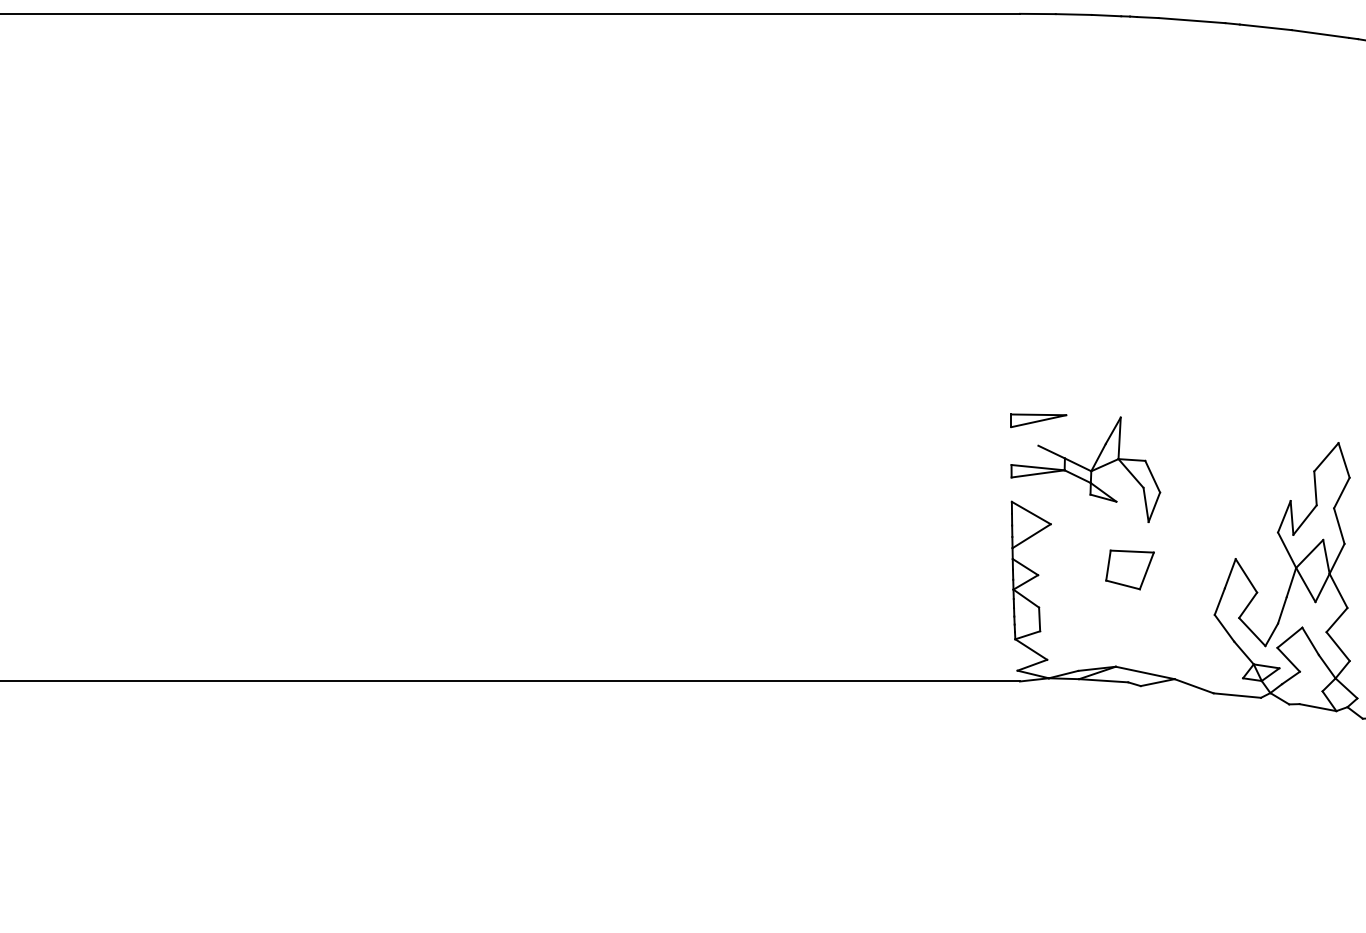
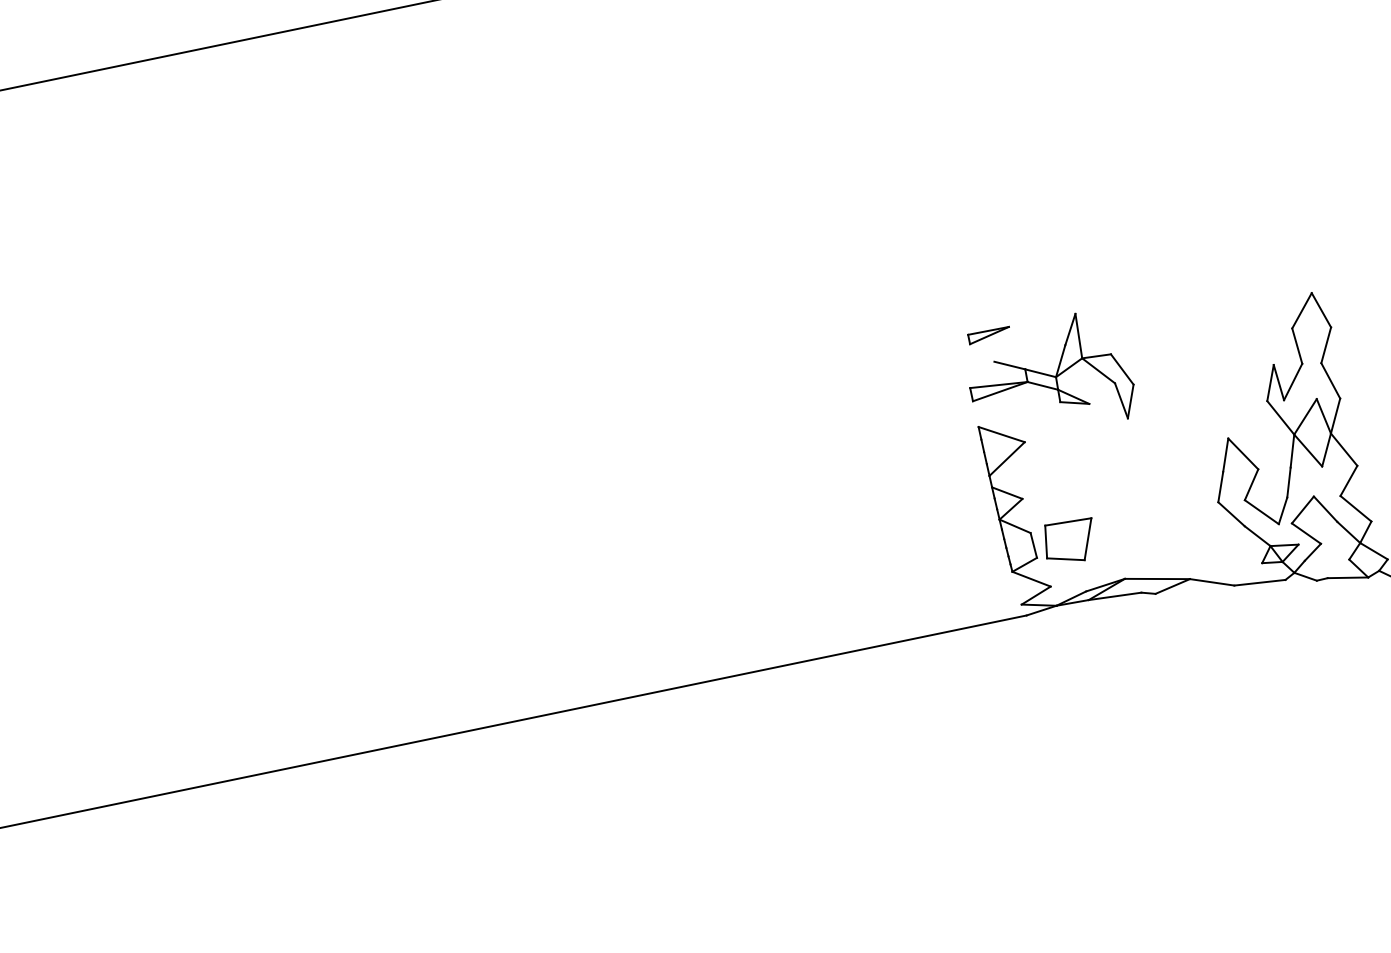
part: (1038, 420) -> (988, 334), size x0.7
part: (1129, 569) -> (1069, 541), moved

